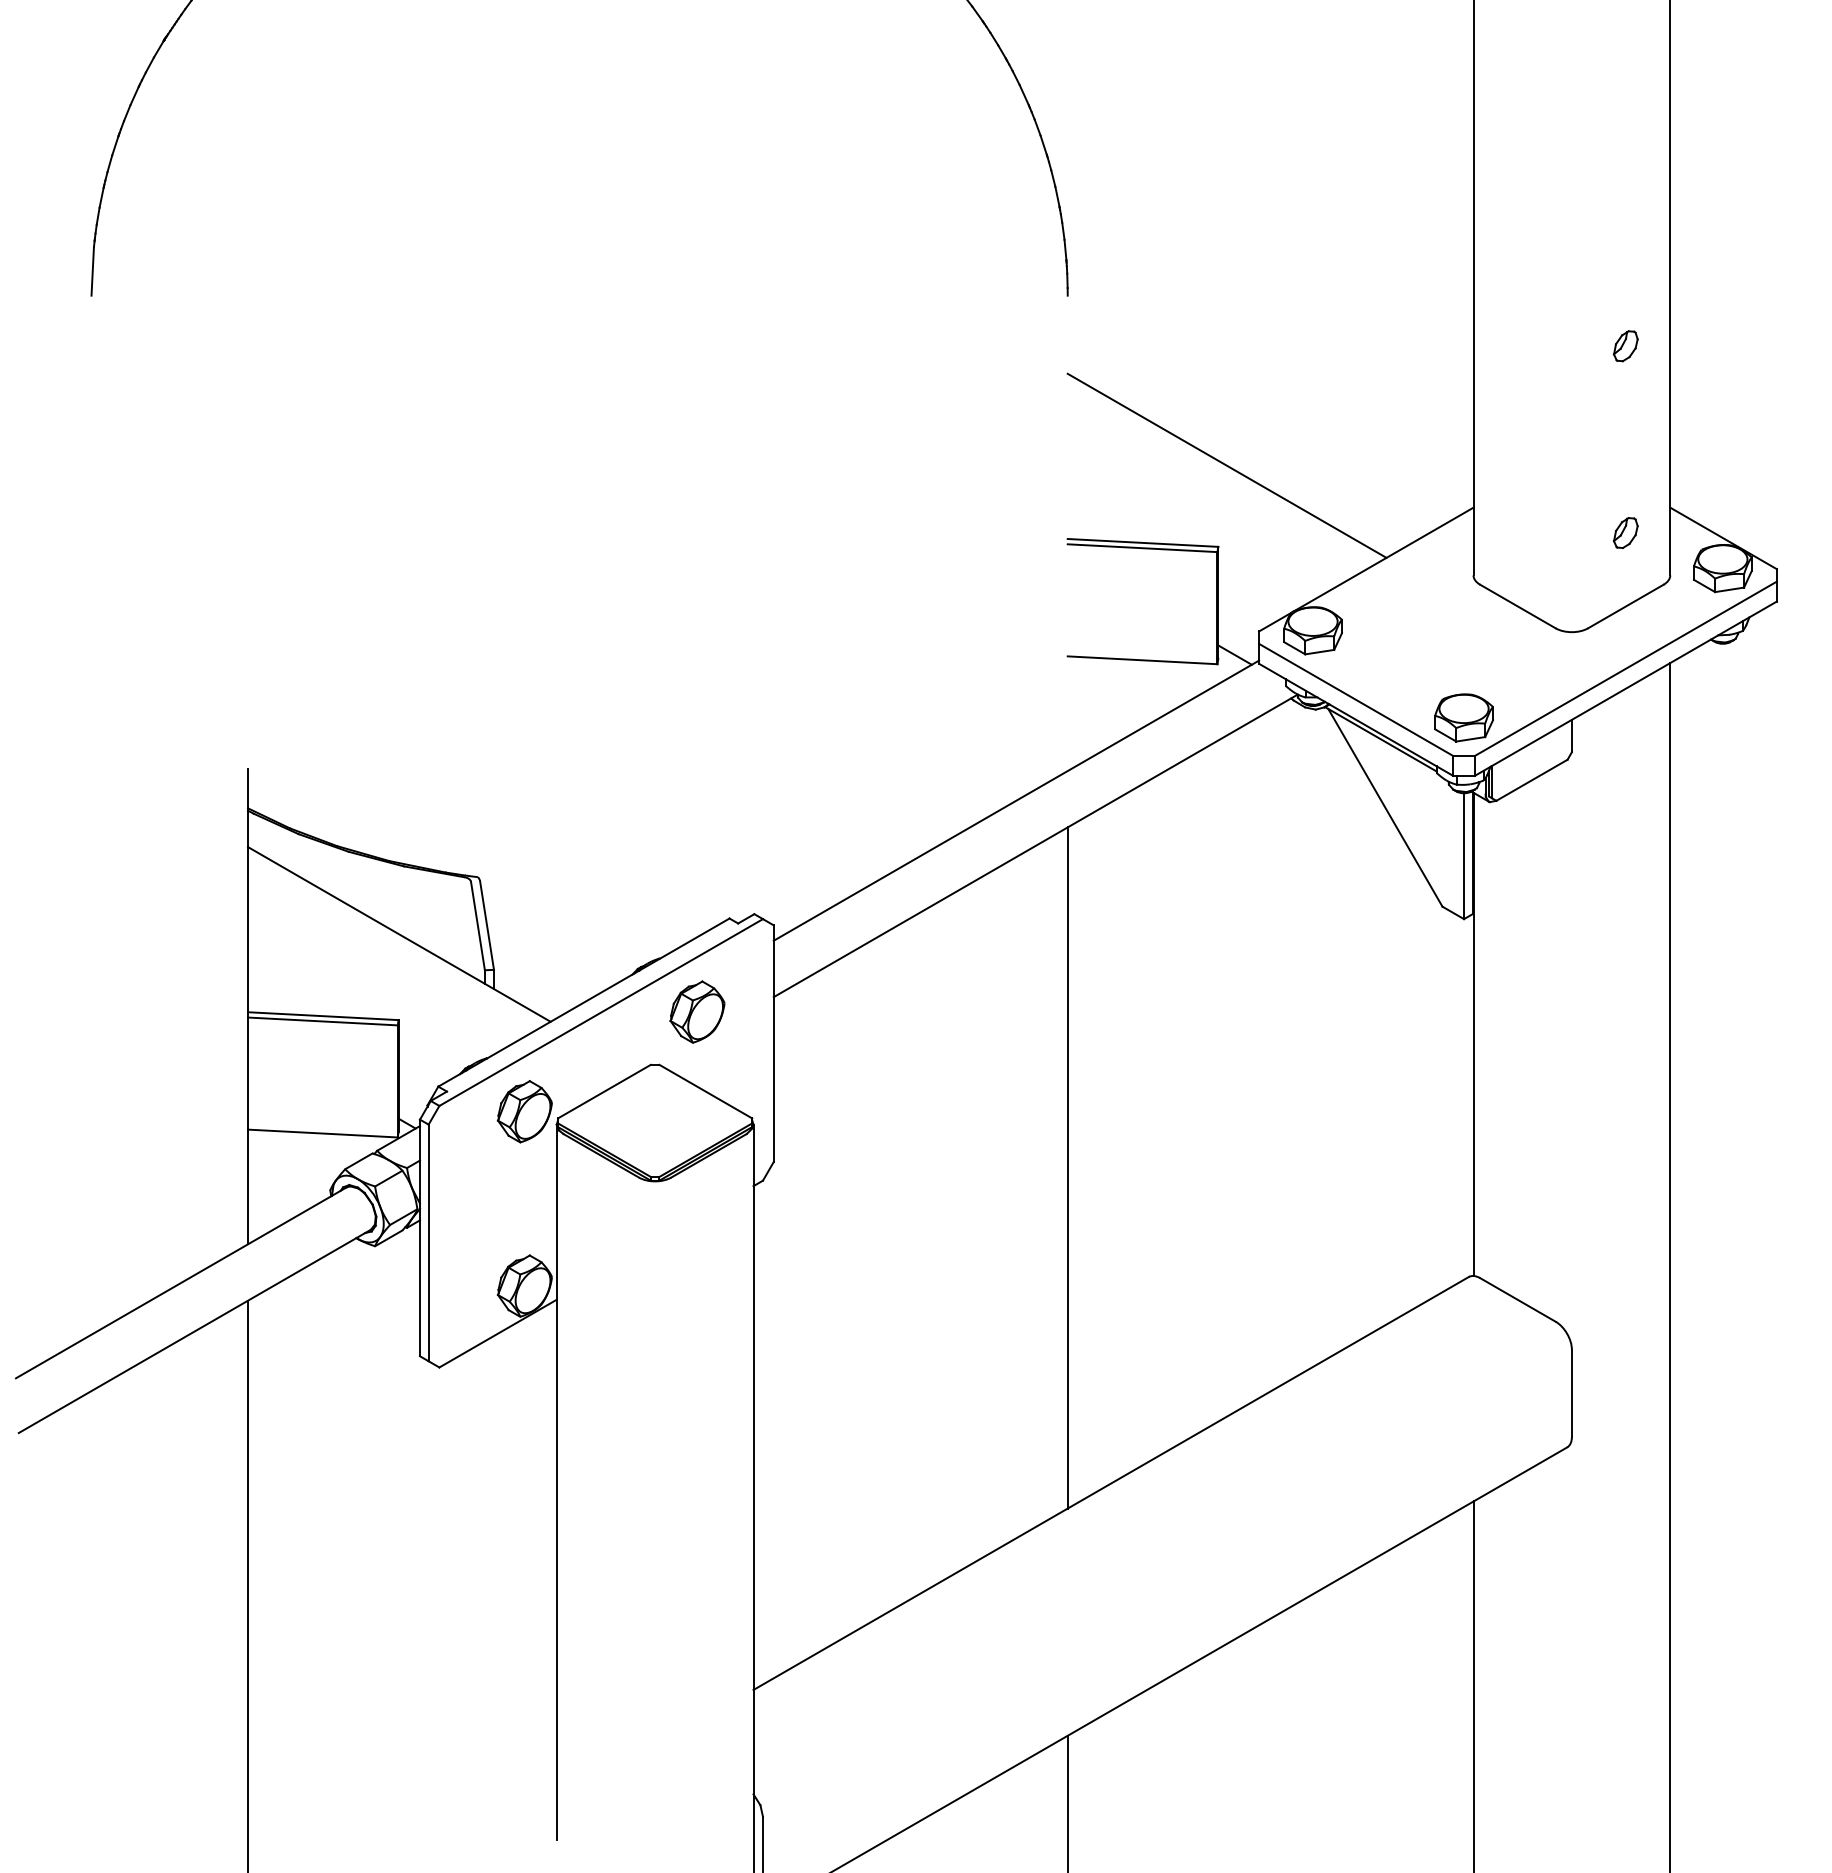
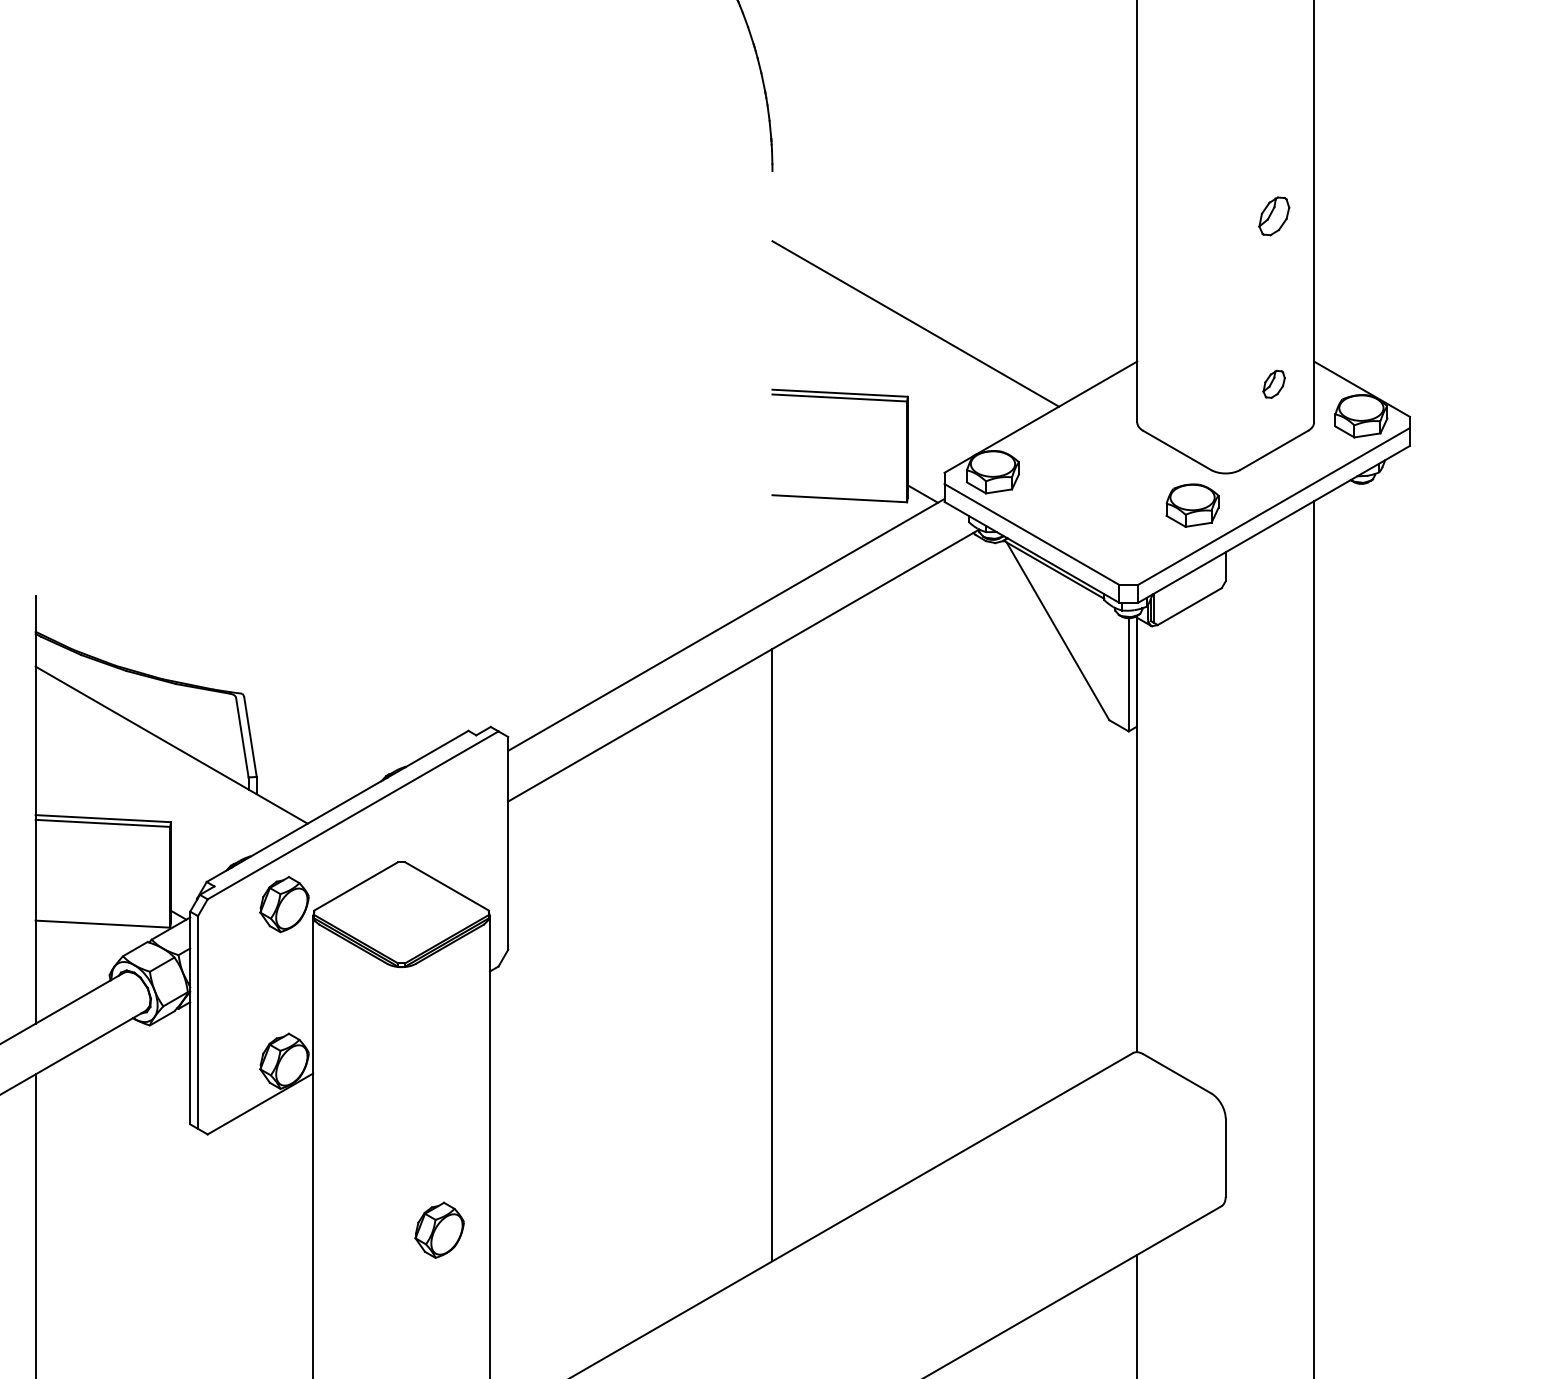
part: (1625, 346) -> (1273, 216), size x1.4
part: (1463, 717) -> (1192, 505), moved
part: (697, 1011) -> (439, 1229), moved

